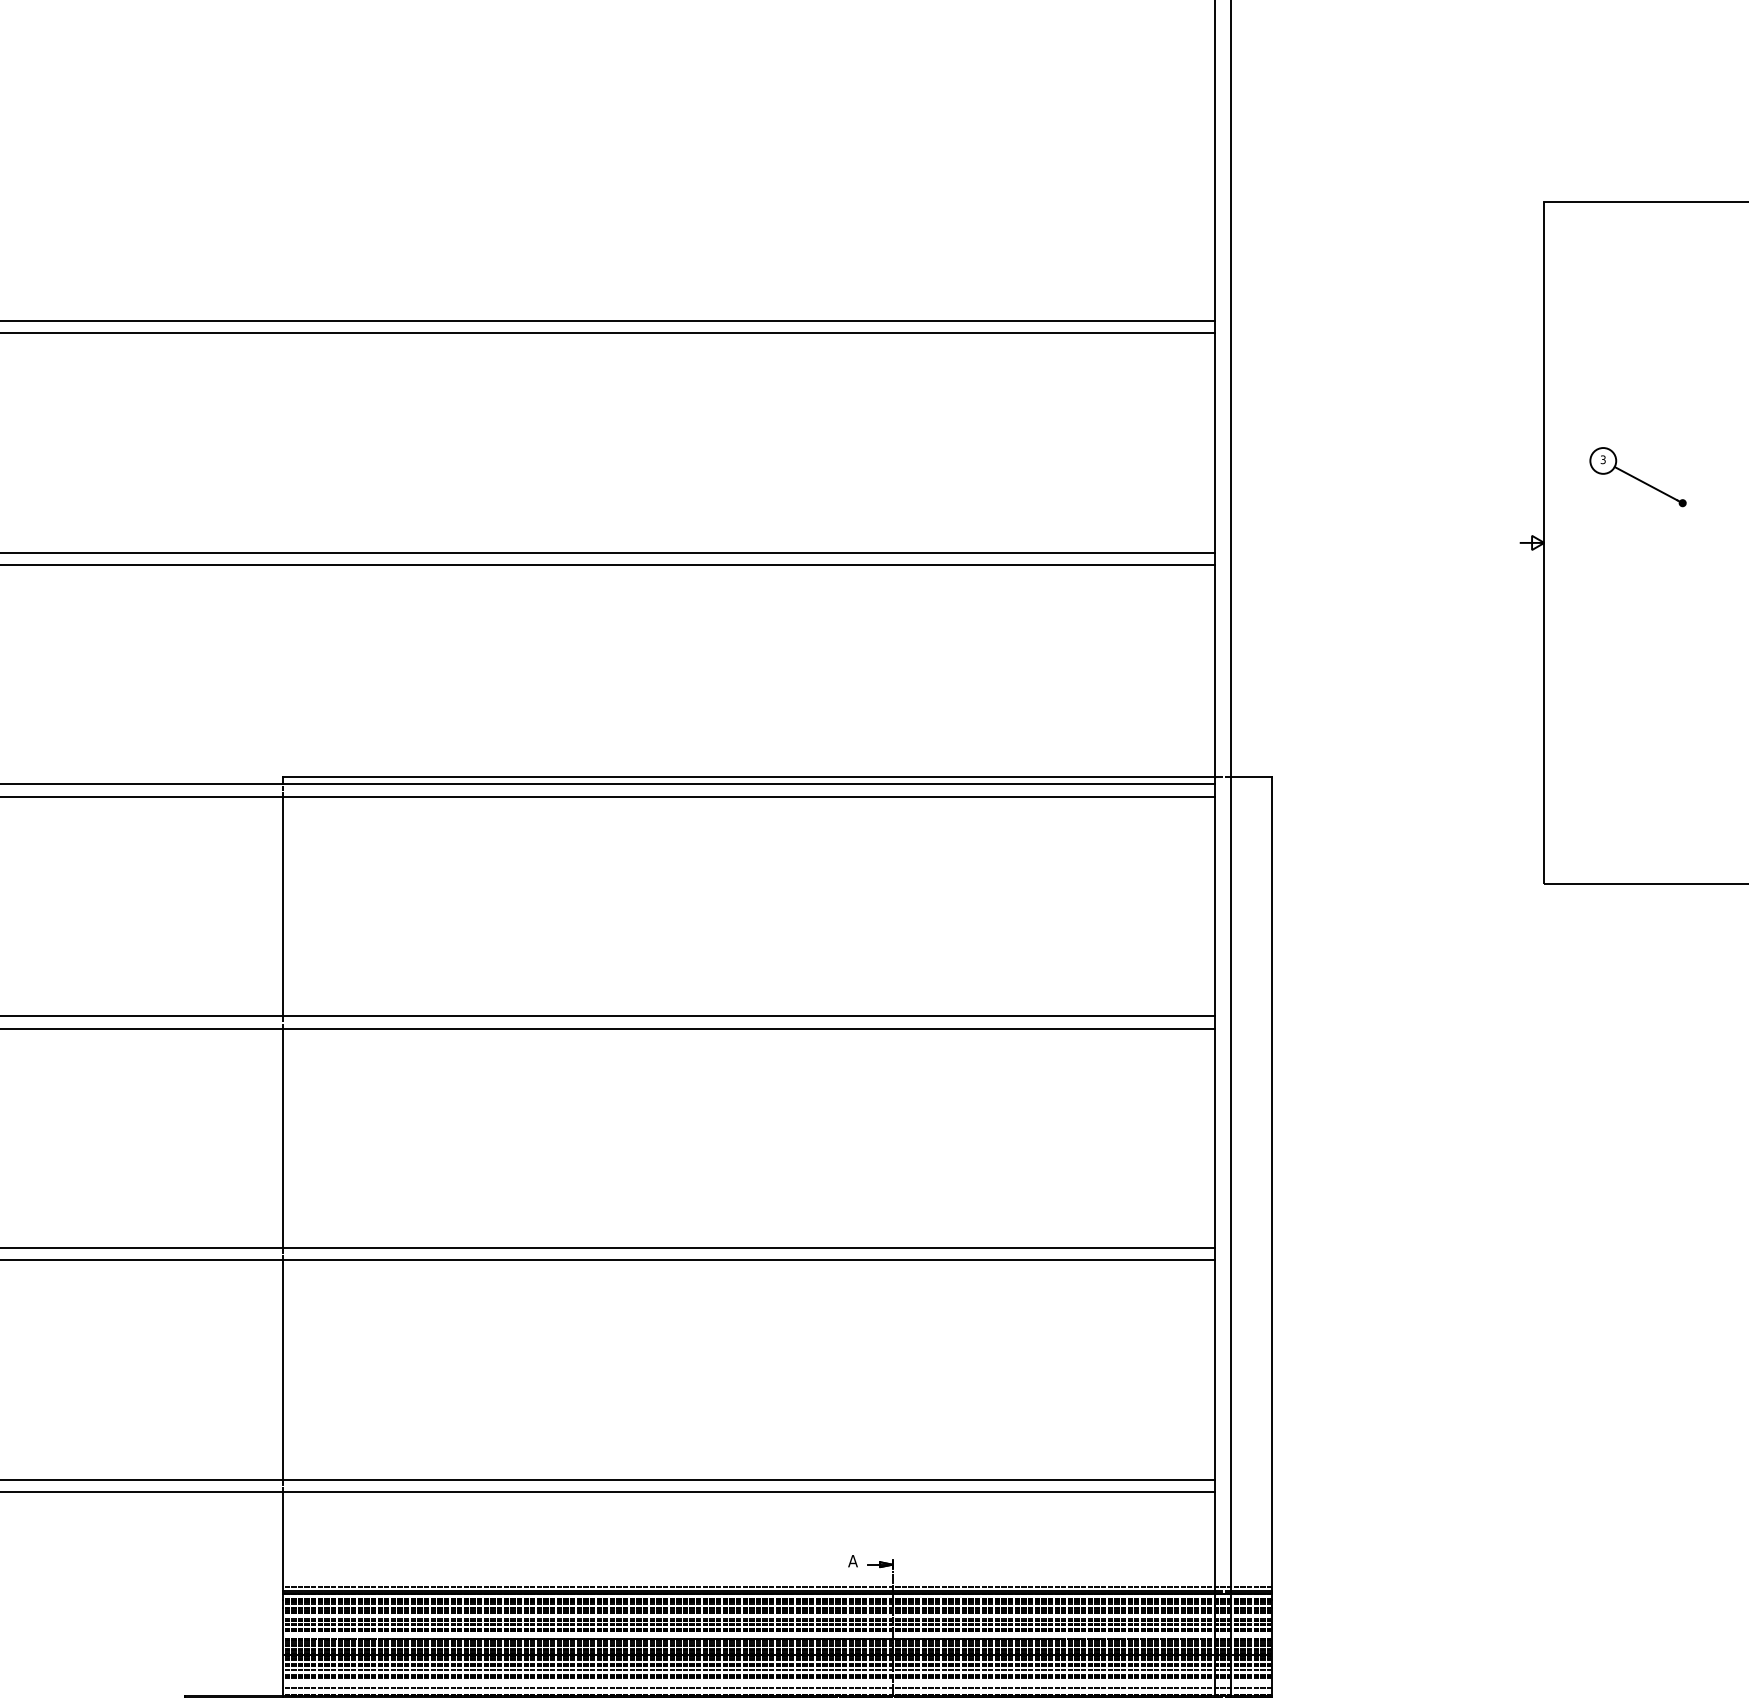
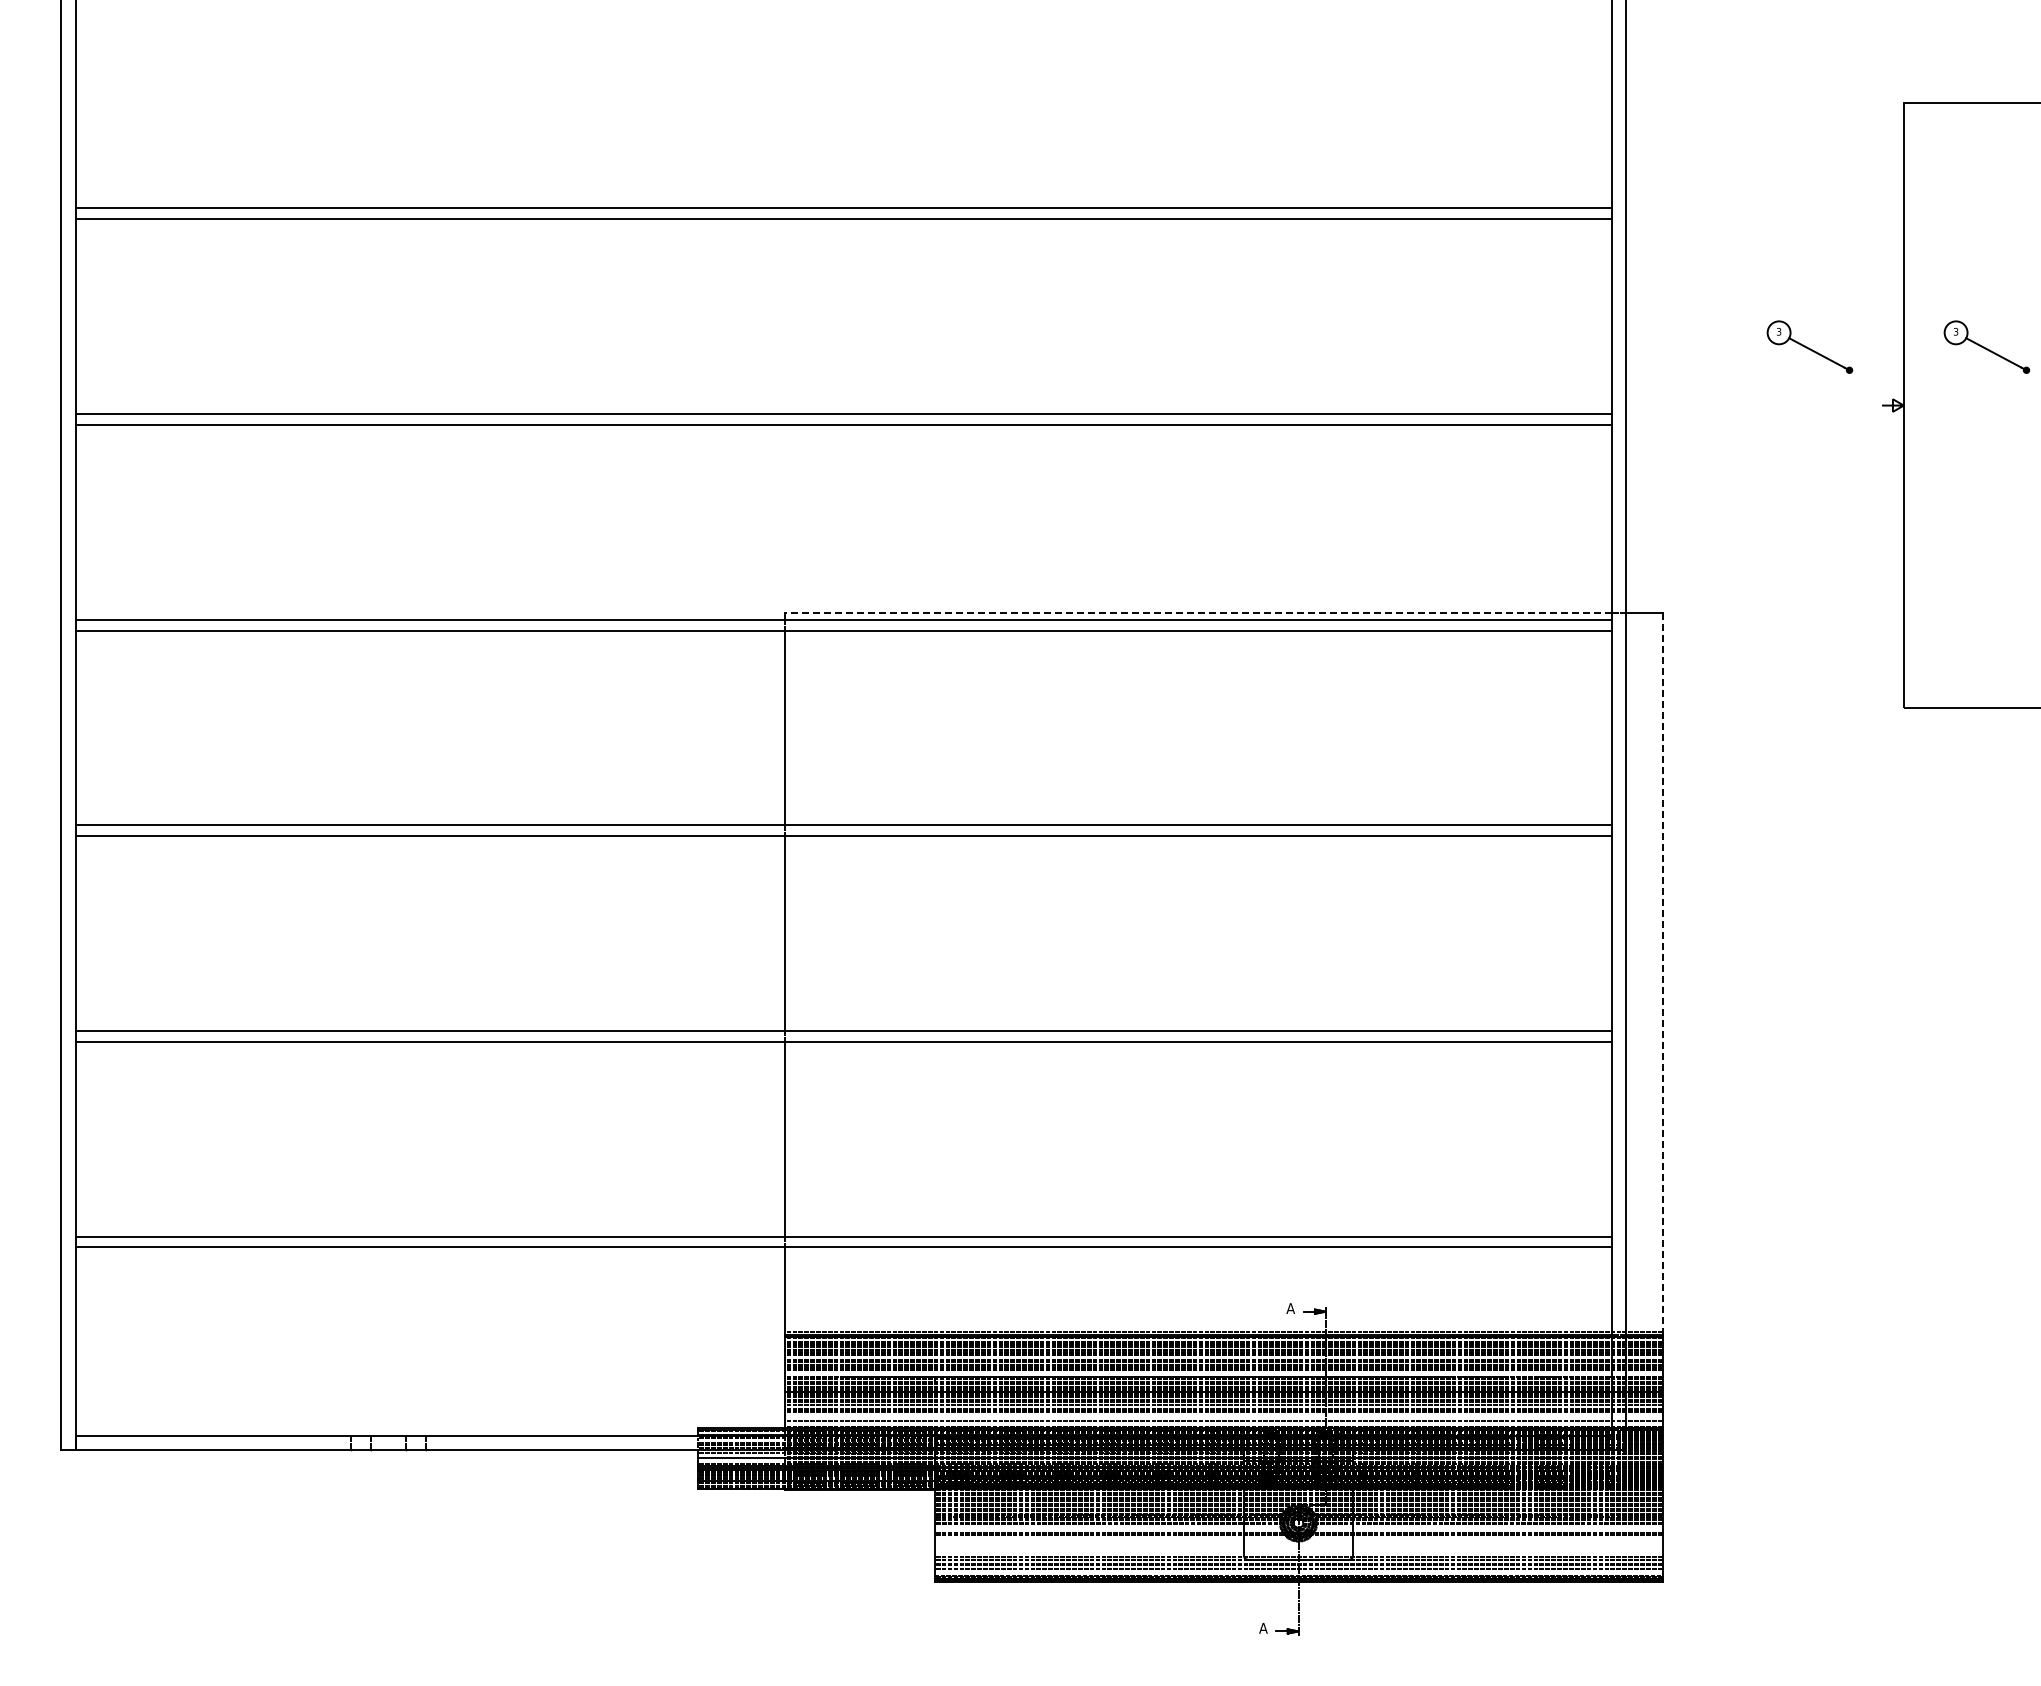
part: (1437, 476) -> (1809, 346), added
line: (747, 777) -> (1197, 613), solid -> dashed
line: (1272, 1184) -> (1662, 974), solid -> dashed

